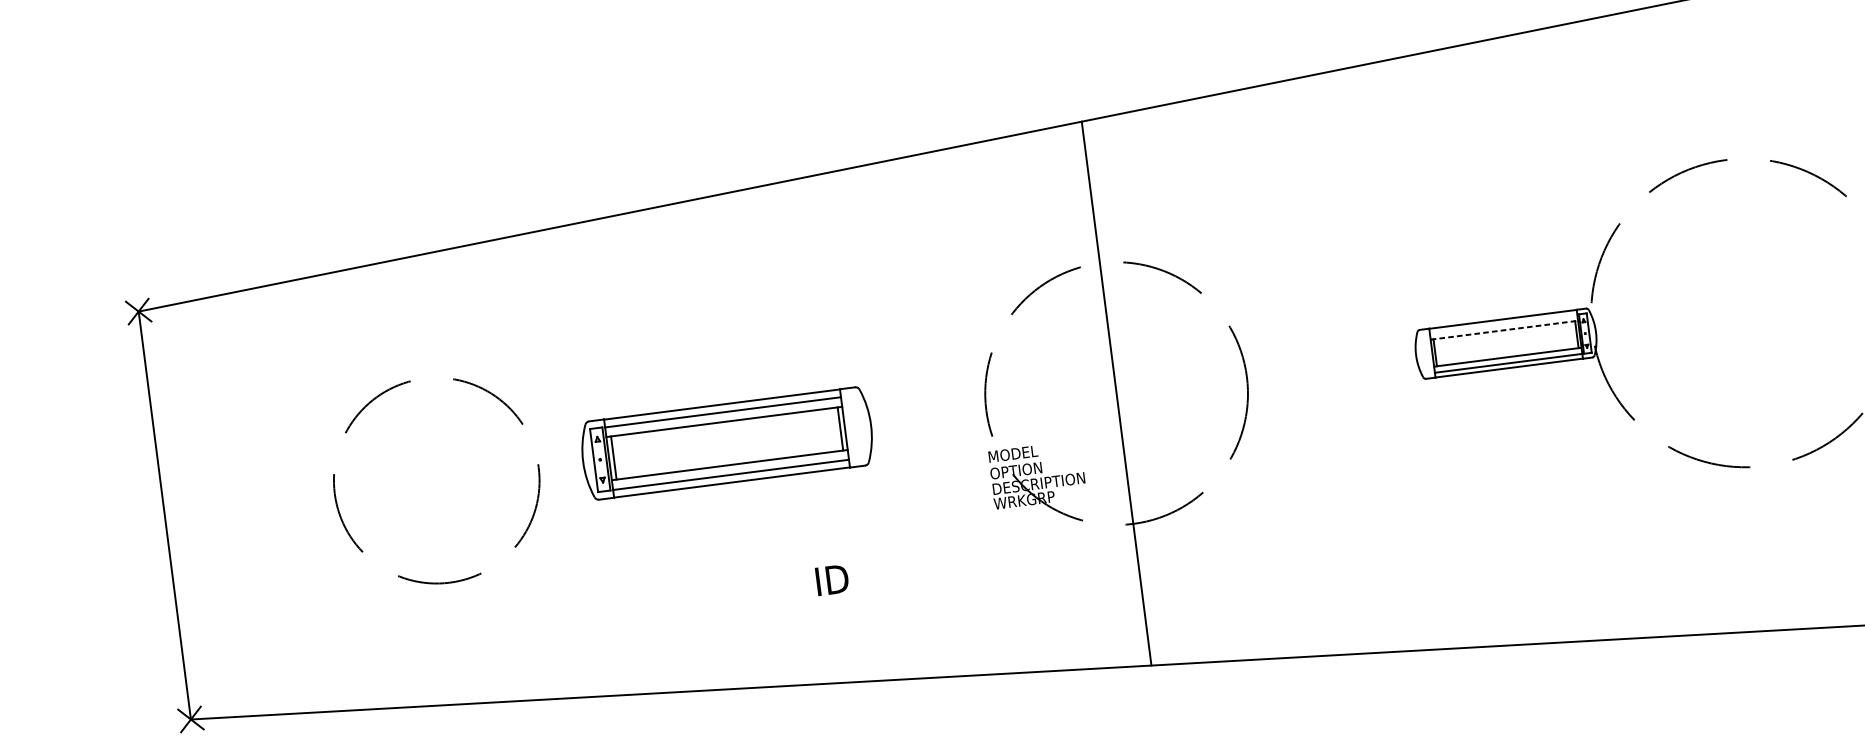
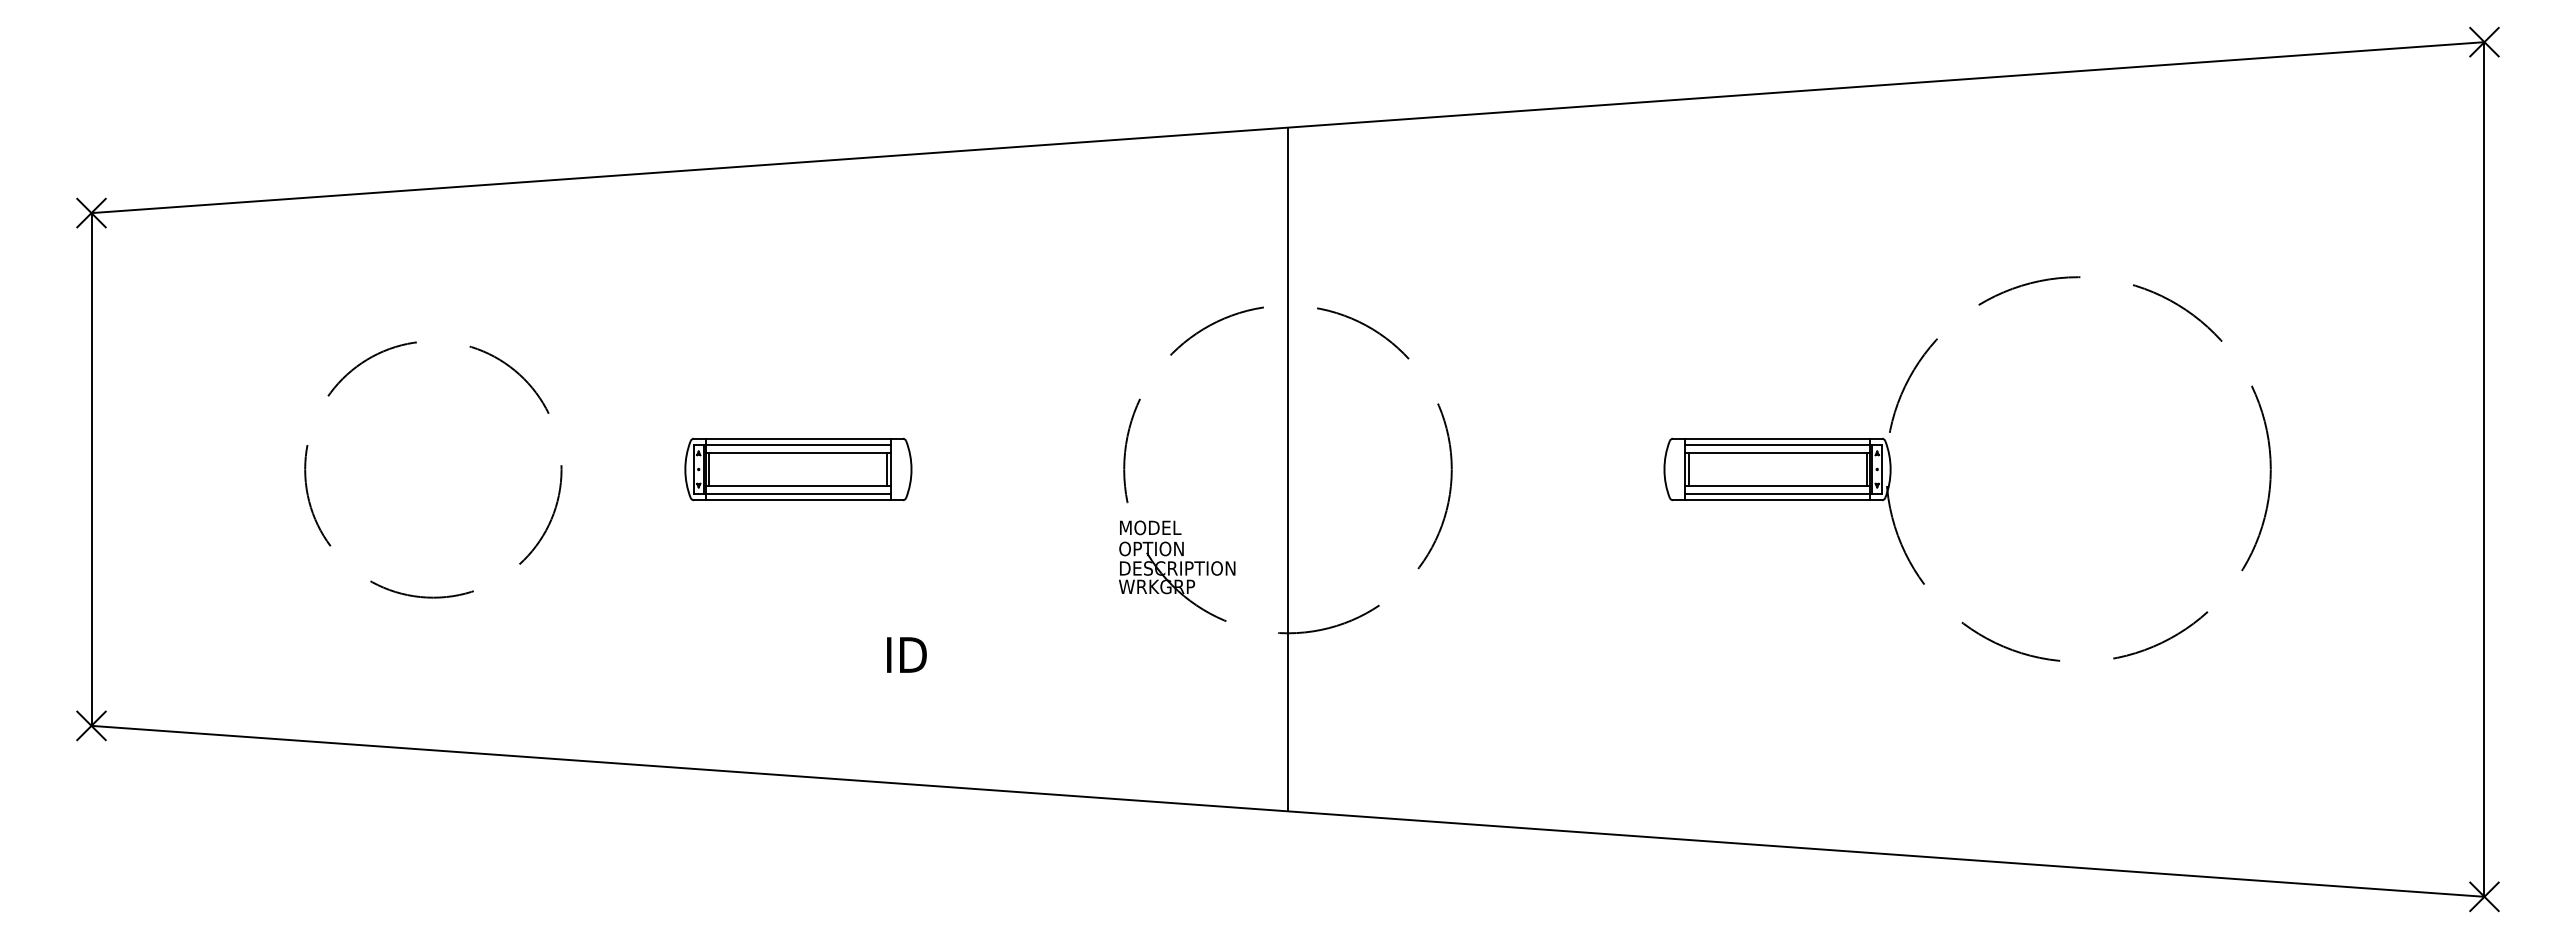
line: (1503, 324) -> (1777, 445), added
line: (1504, 330) -> (1777, 452), dashed -> solid
part: (727, 443) -> (798, 469), size x0.62

